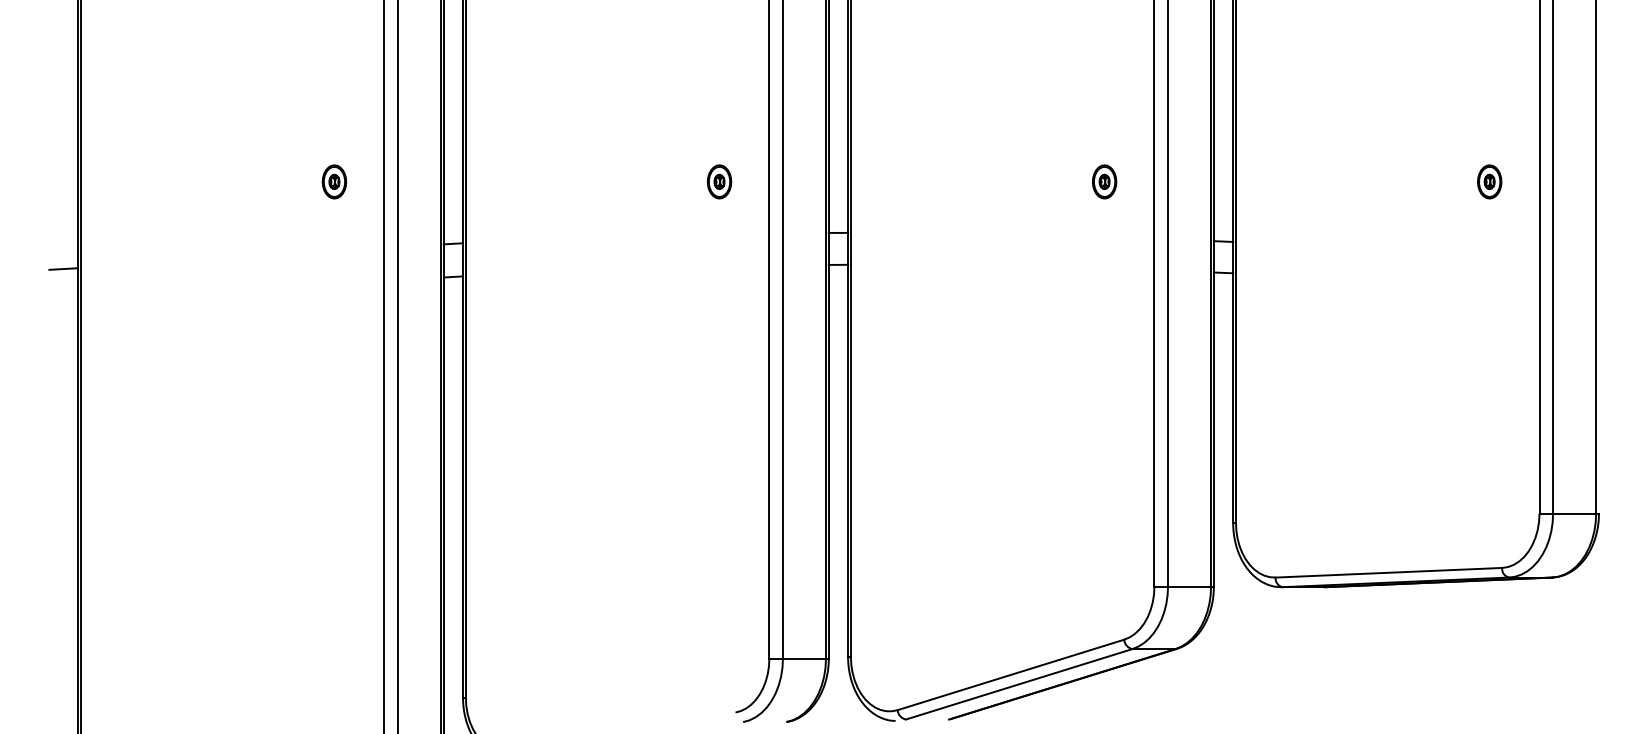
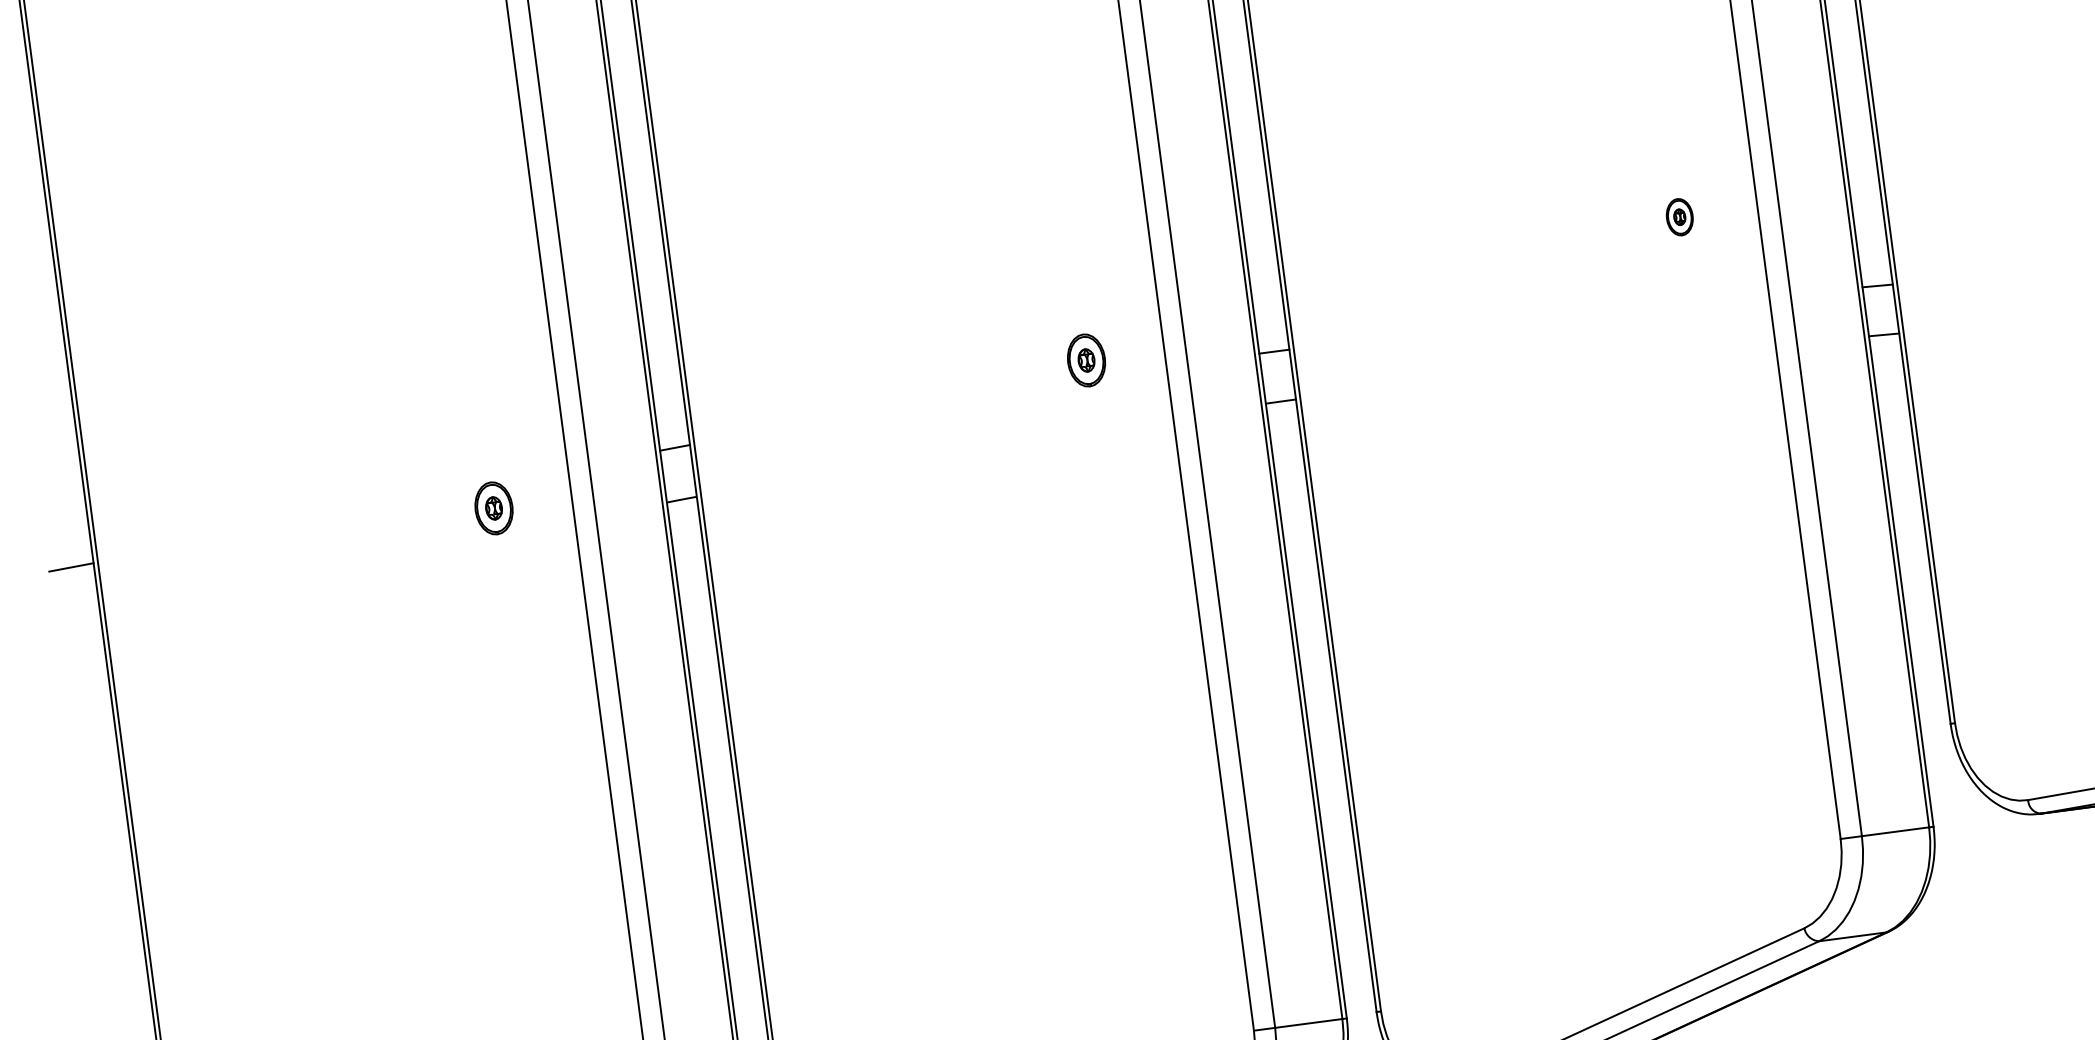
part: (334, 181) -> (494, 507), moved
part: (719, 181) -> (1086, 359), moved
part: (1104, 181) -> (1679, 216), size x0.7

